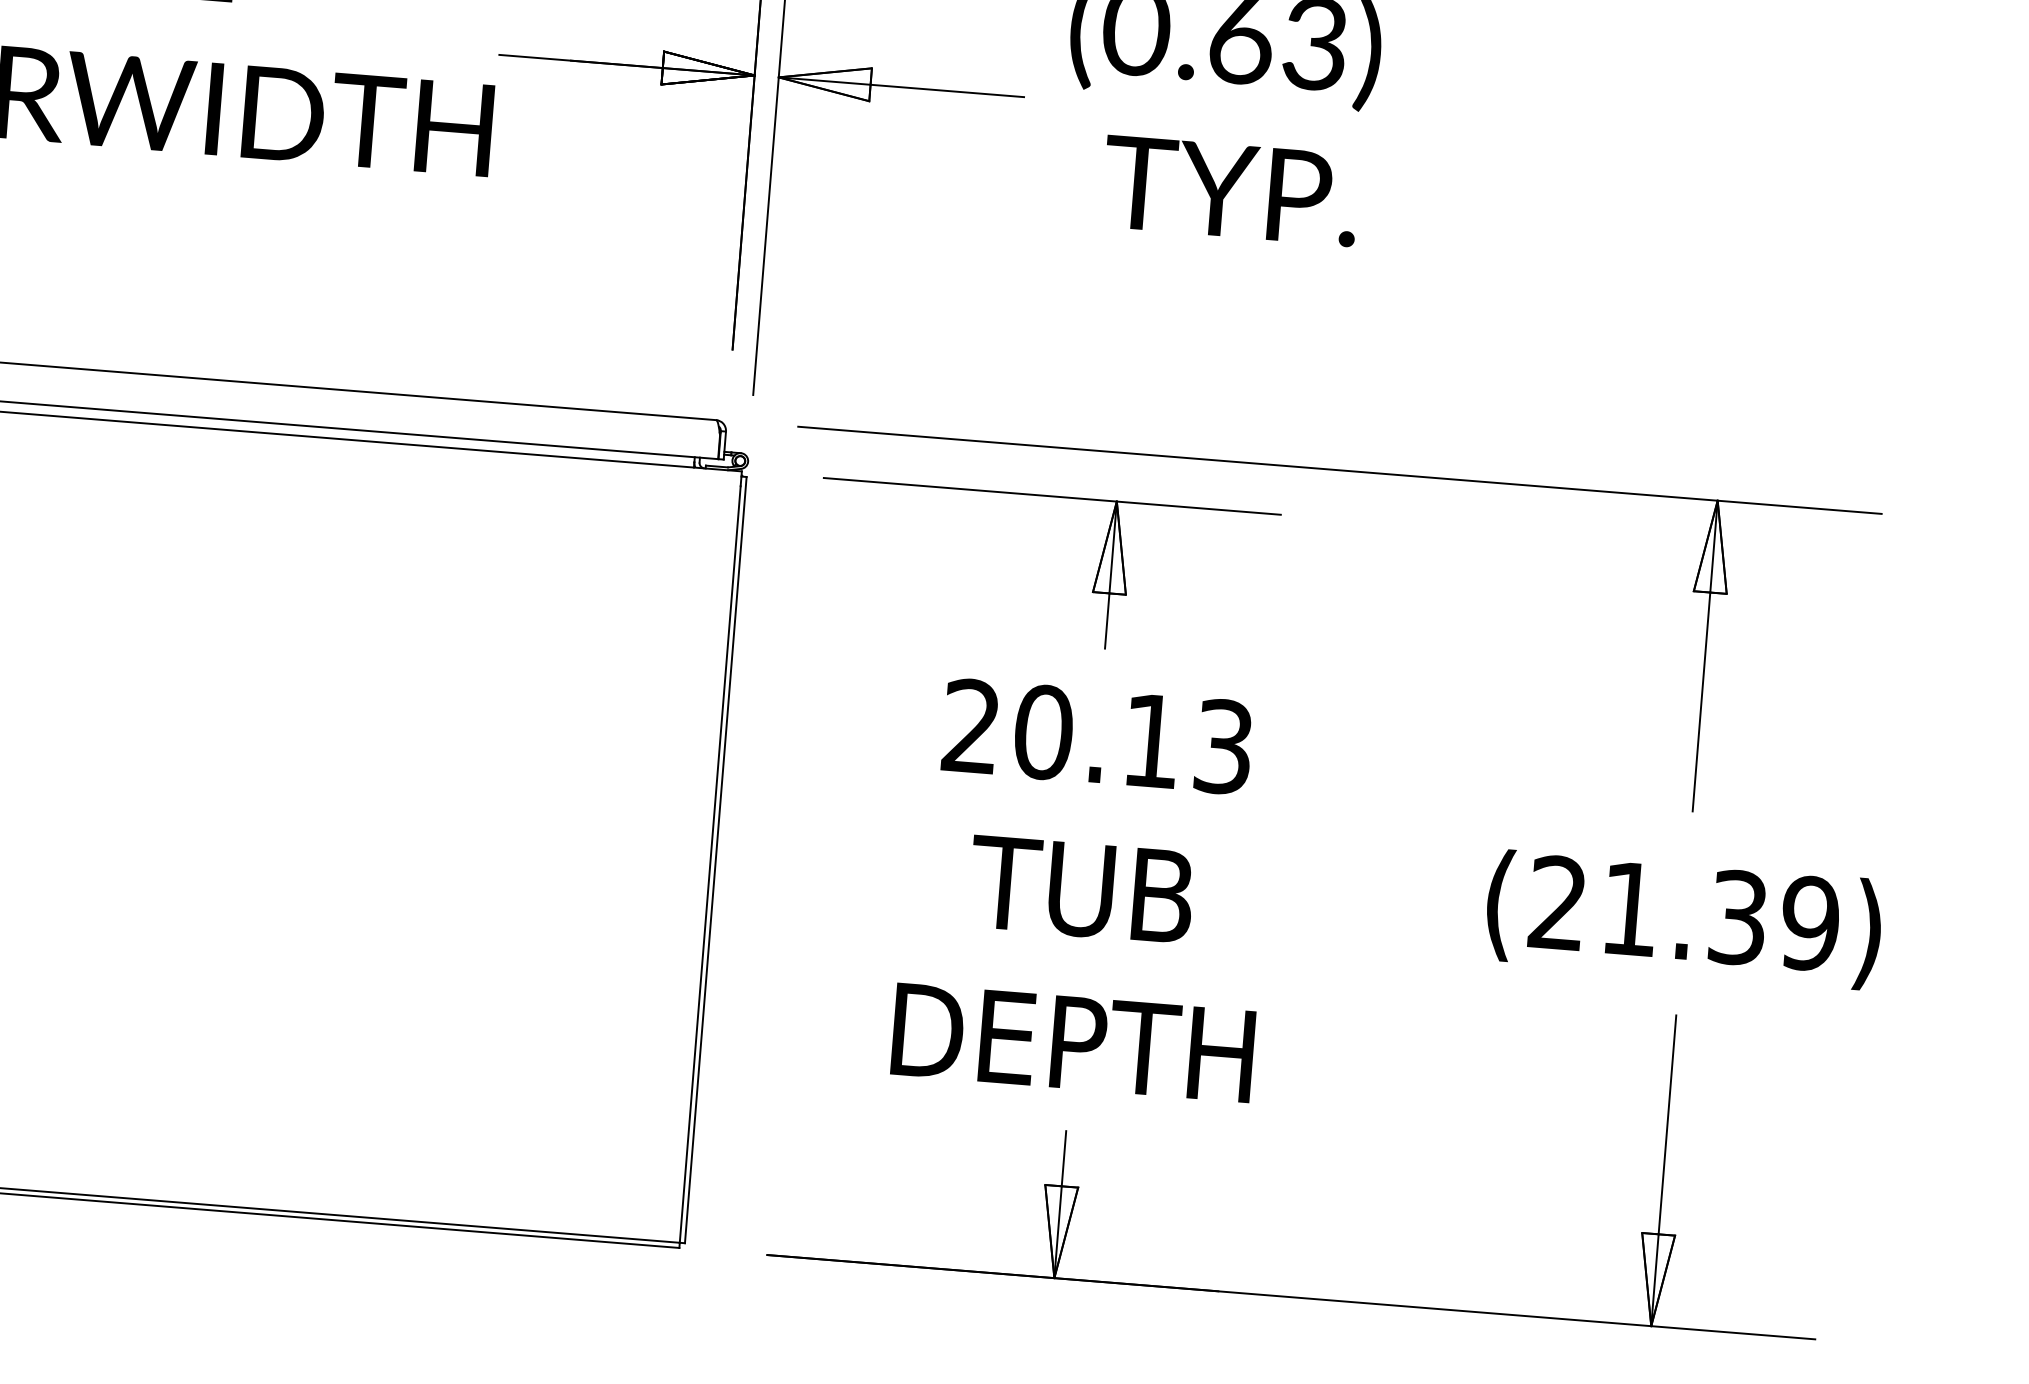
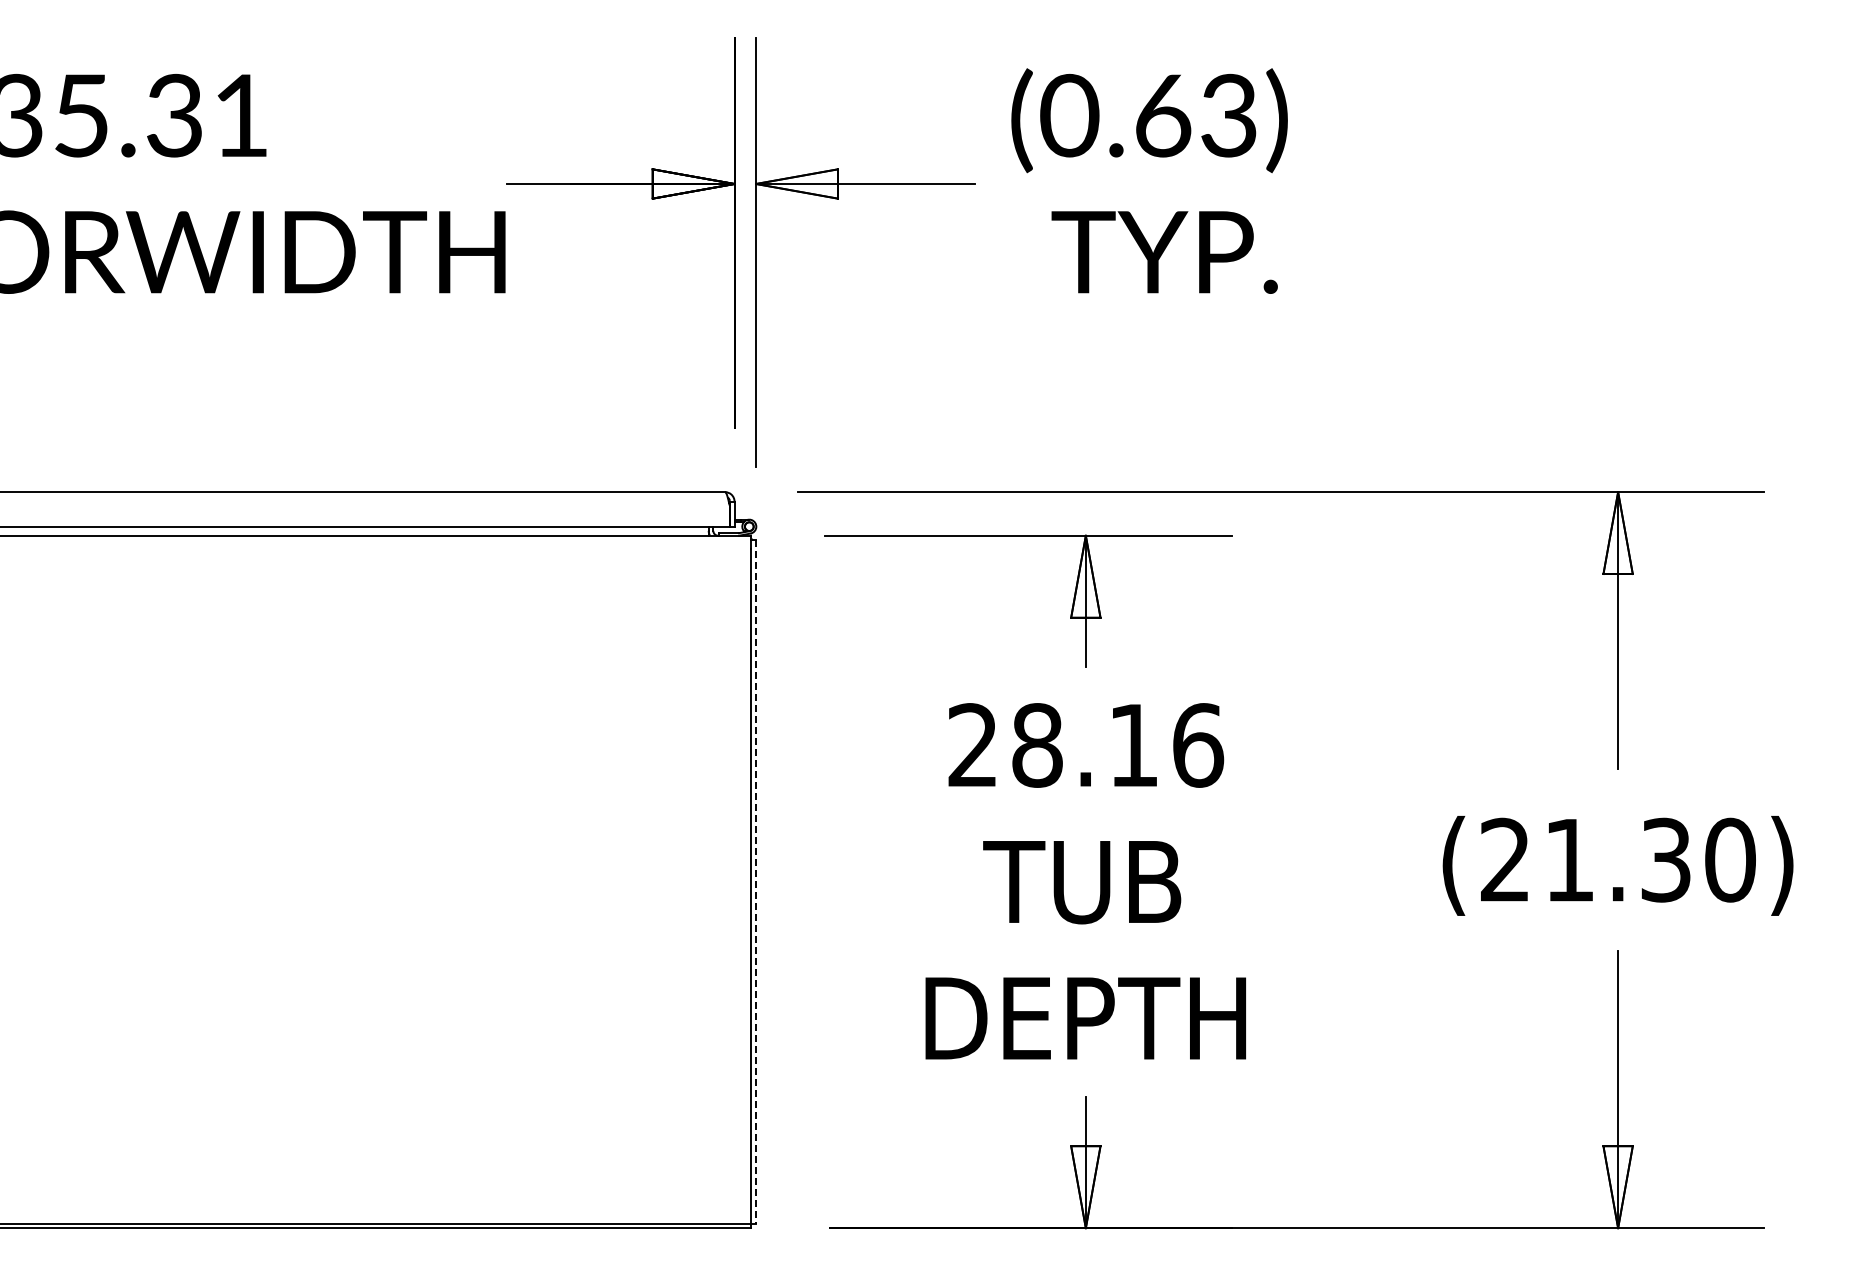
text: (1134, 739) -> (1118, 745), 20.13 -> 28.16
line: (716, 859) -> (756, 881), solid -> dashed
text: (1809, 922) -> (1729, 859), (21.39) -> (21.30)

